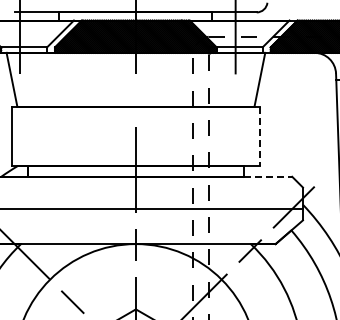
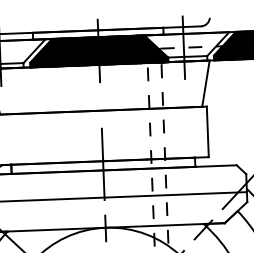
line: (259, 136) -> (207, 132), dashed -> solid
line: (268, 176) -> (216, 165), dashed -> solid

